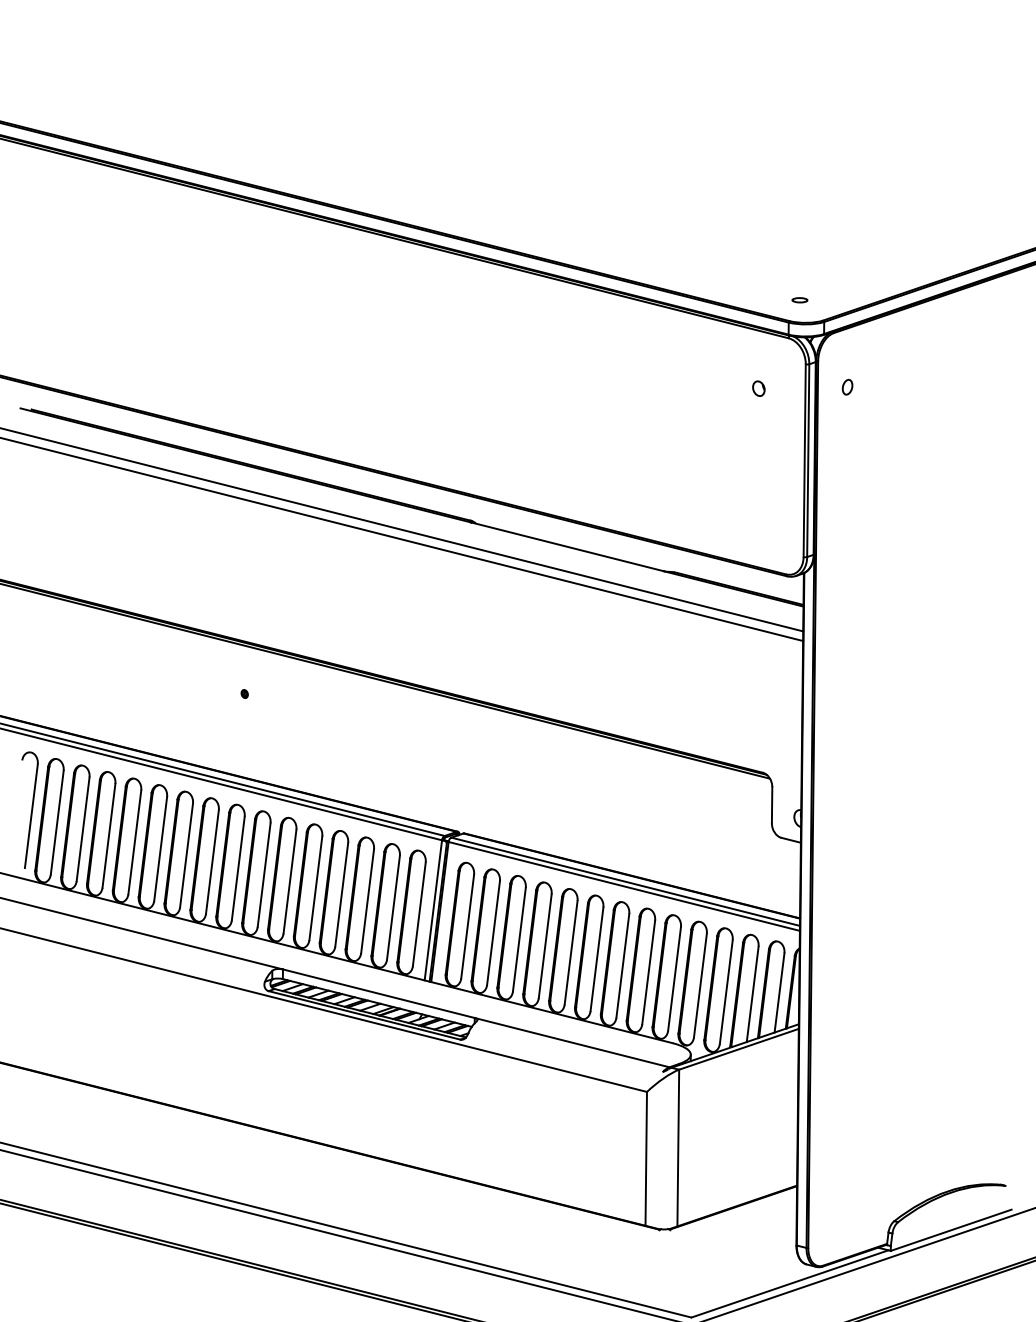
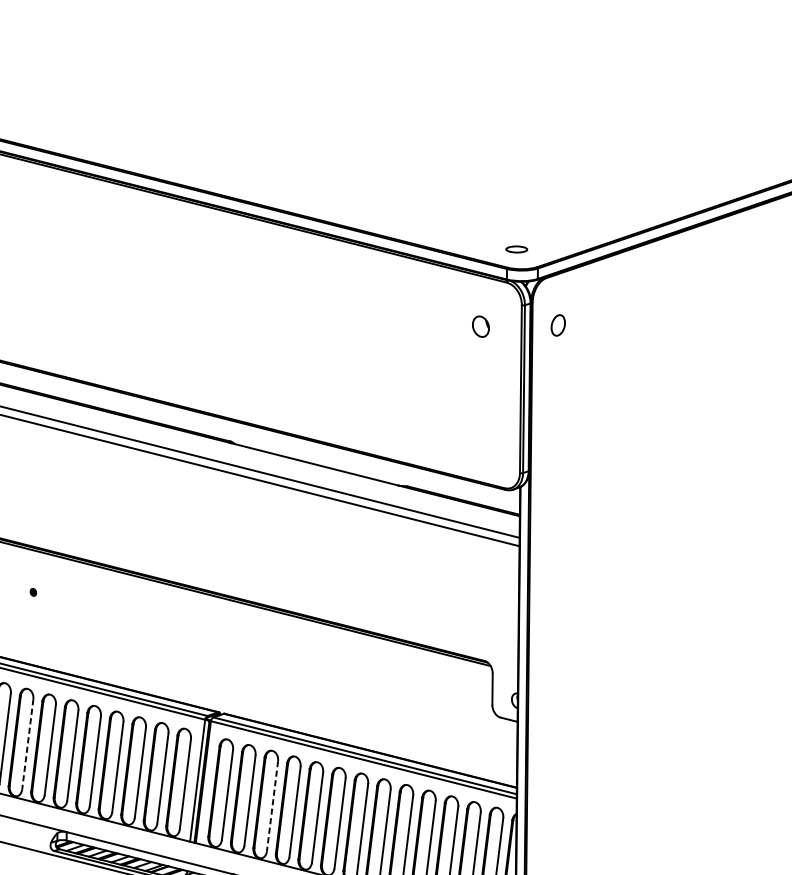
part: (799, 300) -> (516, 249), size x1.6
part: (847, 386) -> (558, 324), size x1.6
part: (758, 388) -> (480, 326), size x1.6
line: (238, 869) -> (27, 745), solid -> dashed
line: (519, 940) -> (272, 806), solid -> dashed

